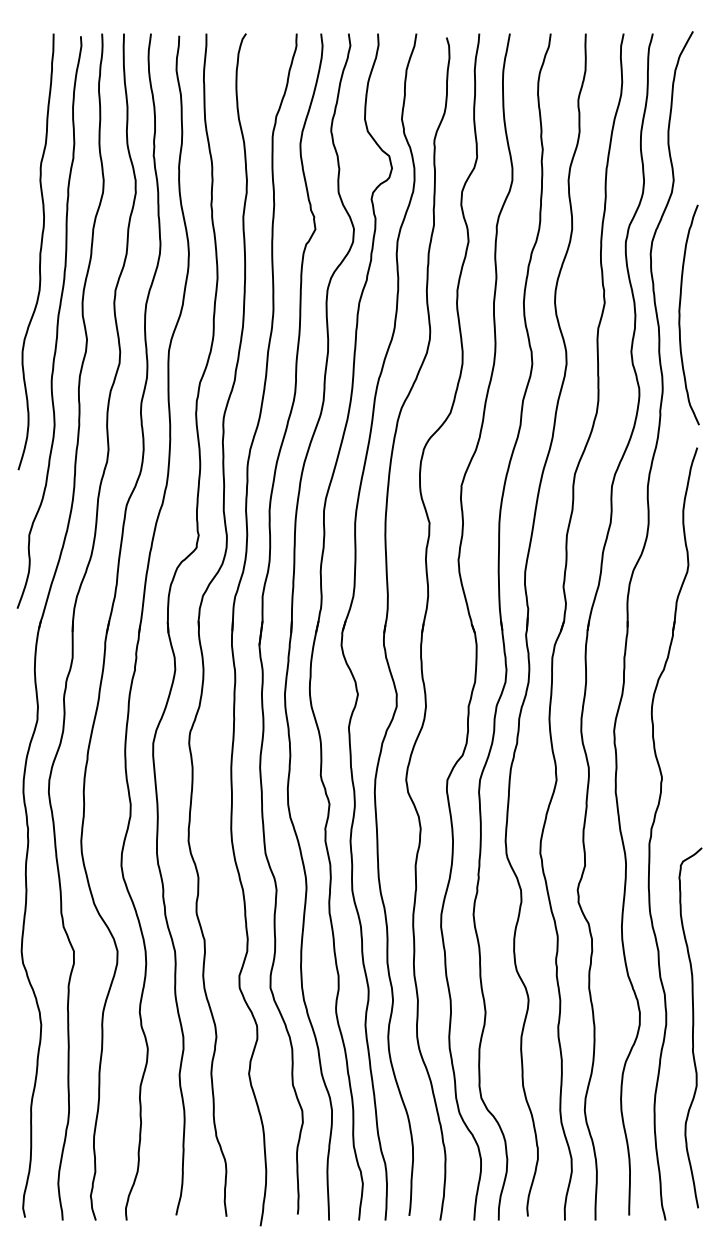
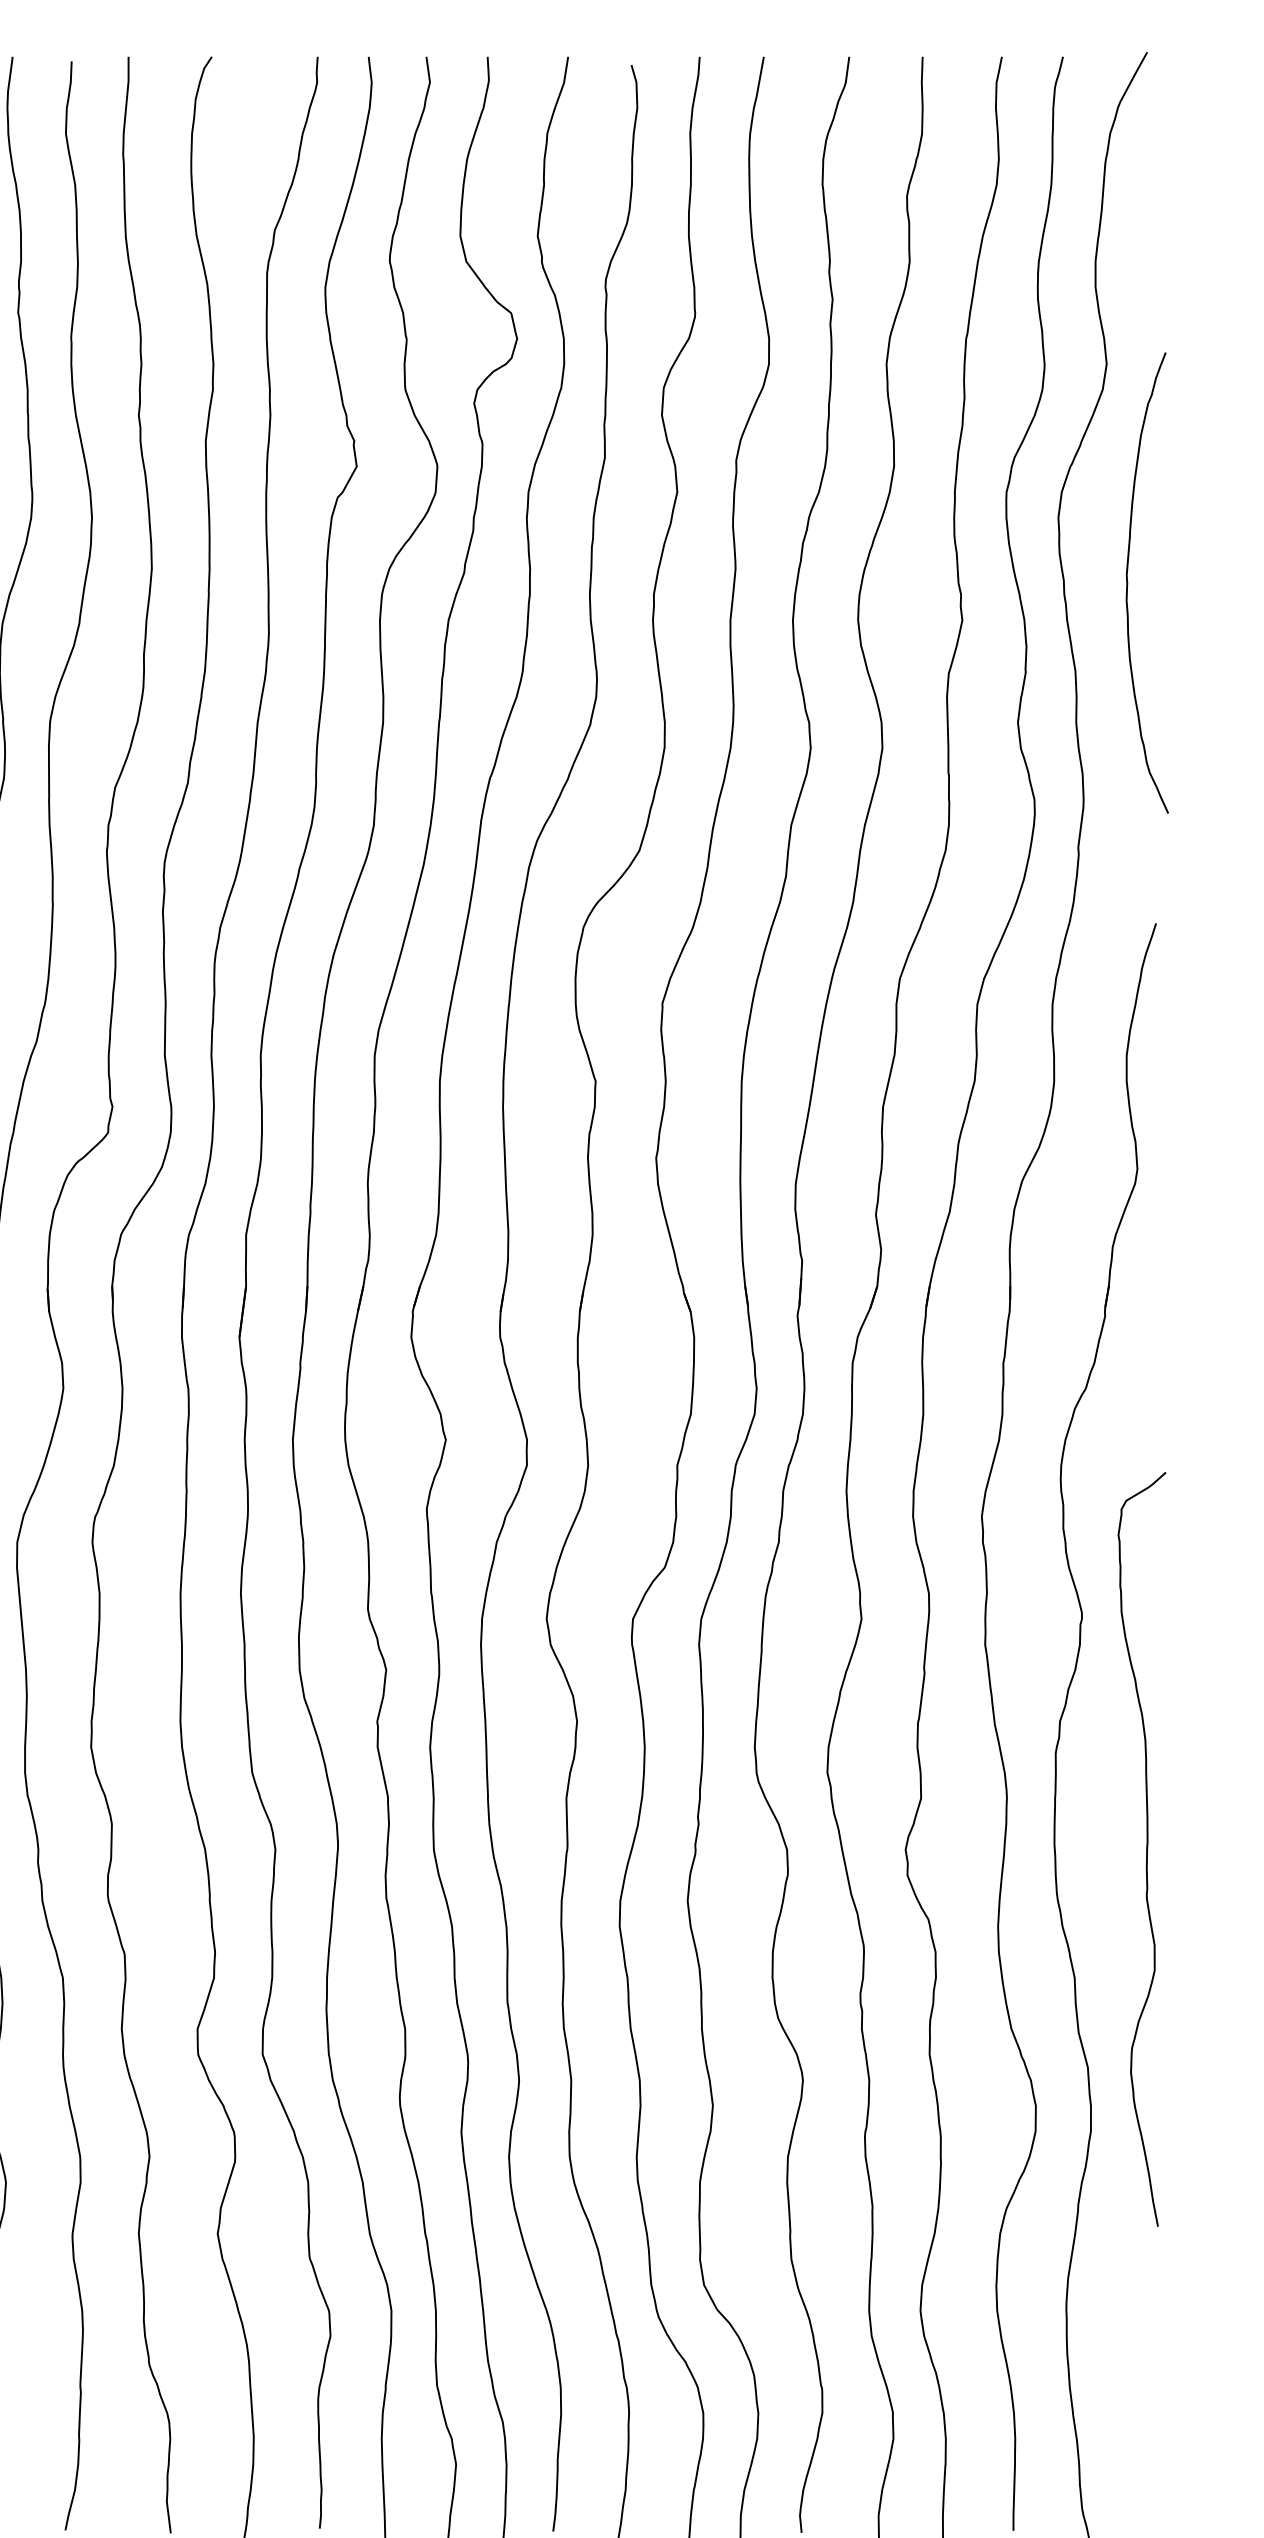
curve: (680, 314) -> (1129, 581), moved
curve: (692, 1027) -> (1145, 1848), moved

